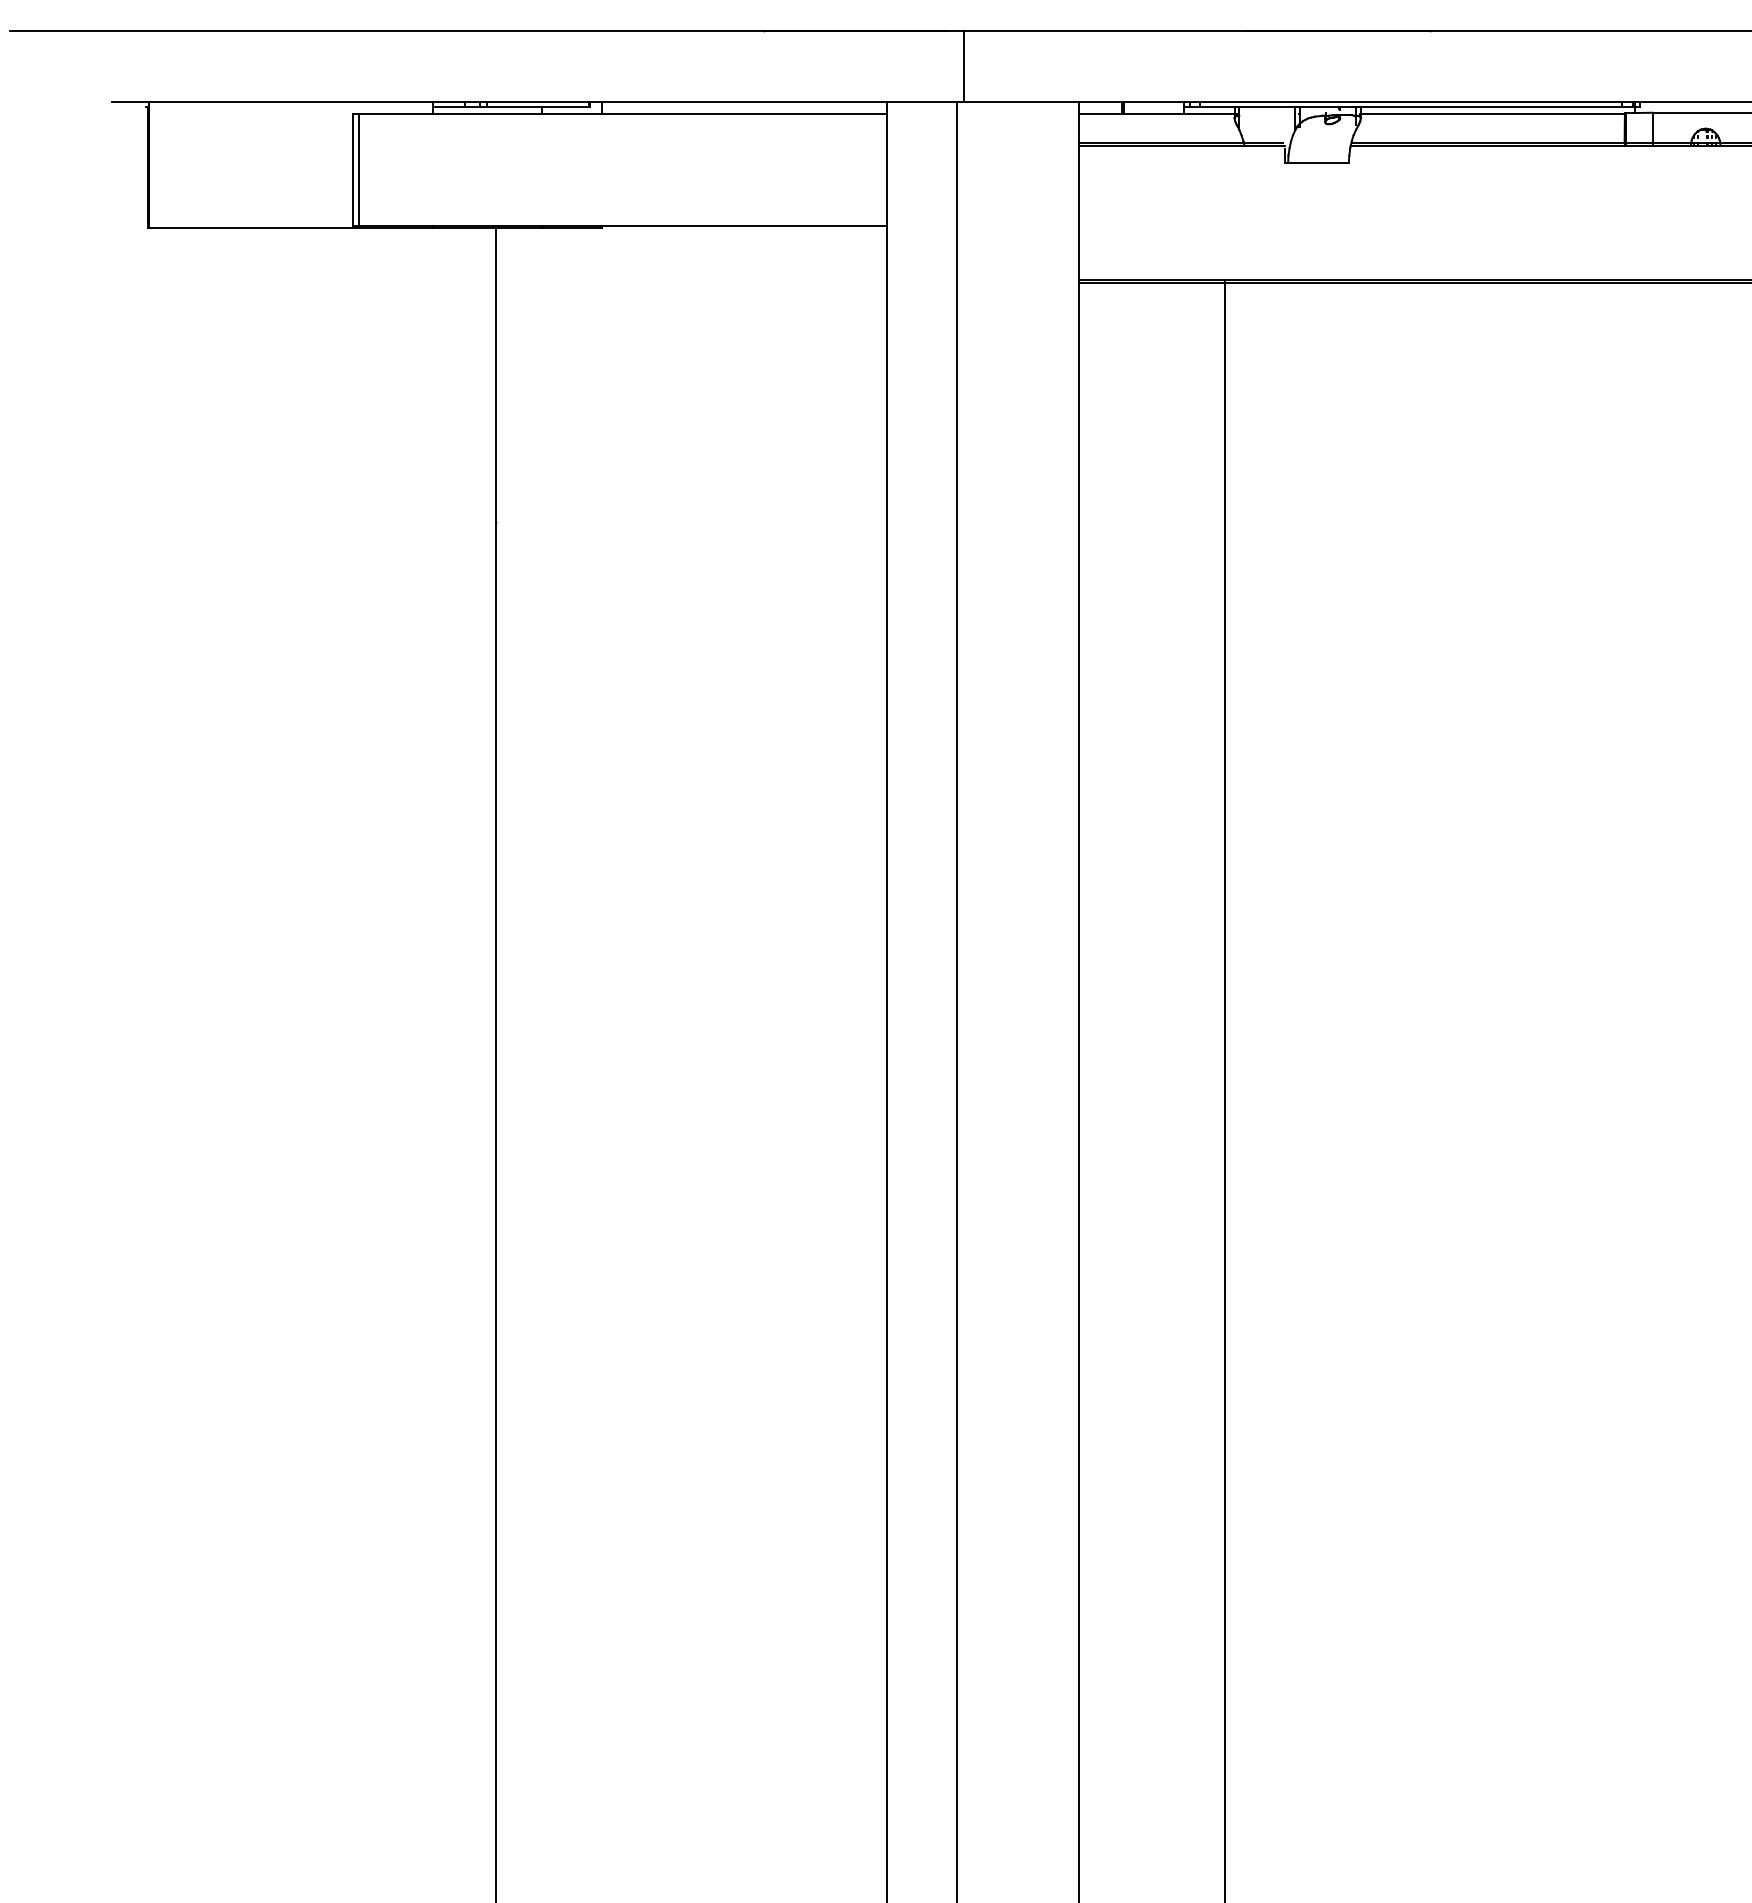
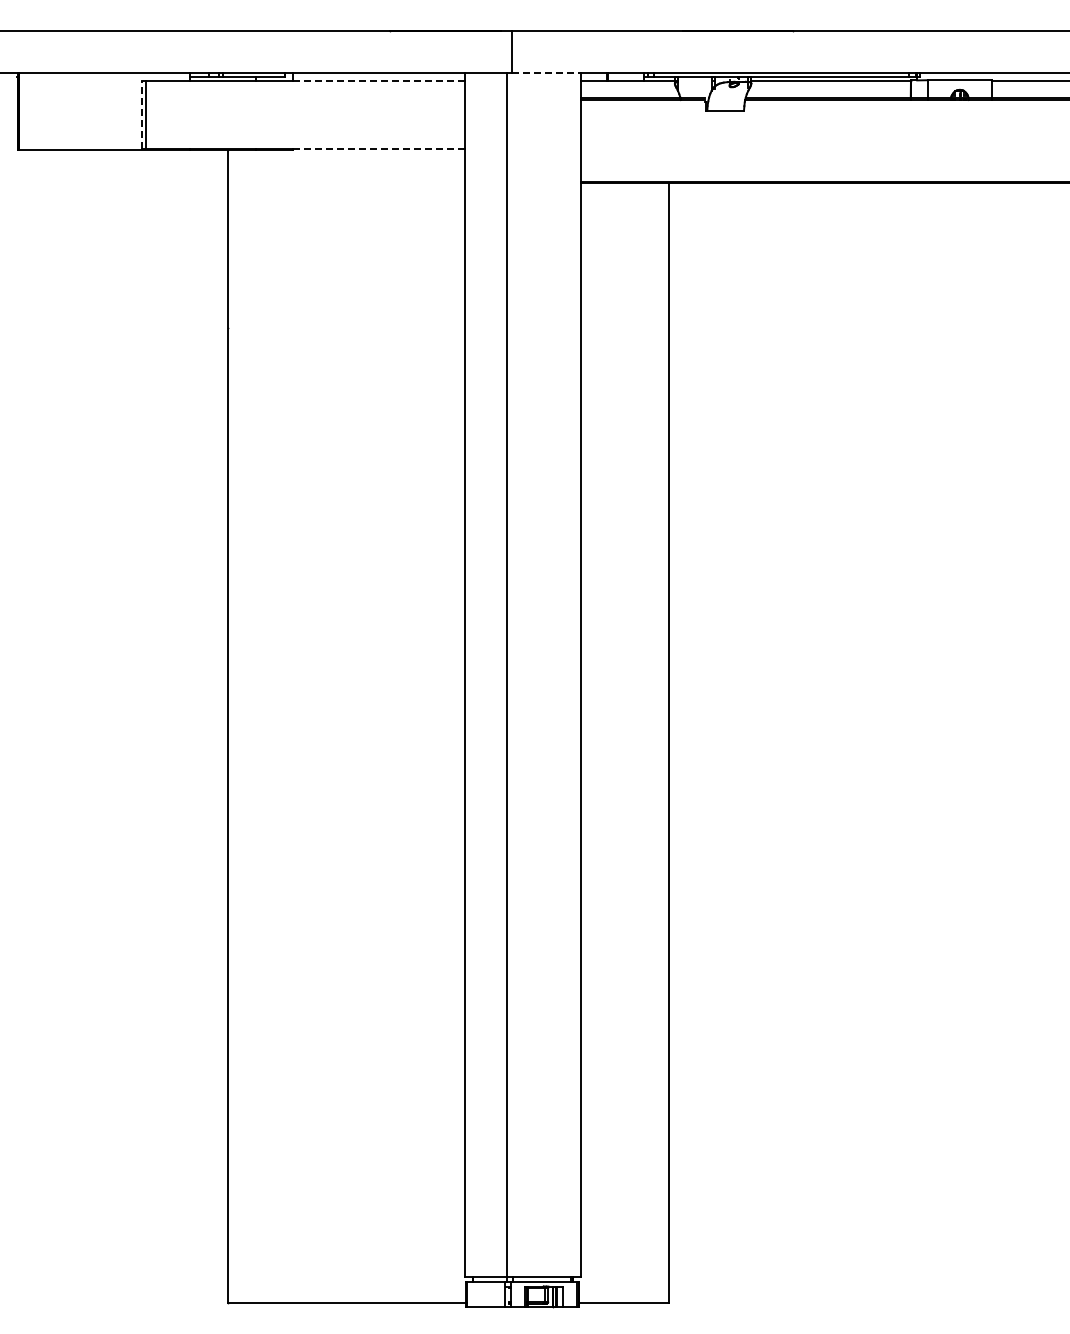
line: (1022, 101) -> (546, 73), solid -> dashed
line: (744, 113) -> (378, 80), solid -> dashed
line: (352, 169) -> (141, 114), solid -> dashed
line: (745, 225) -> (379, 148), solid -> dashed

